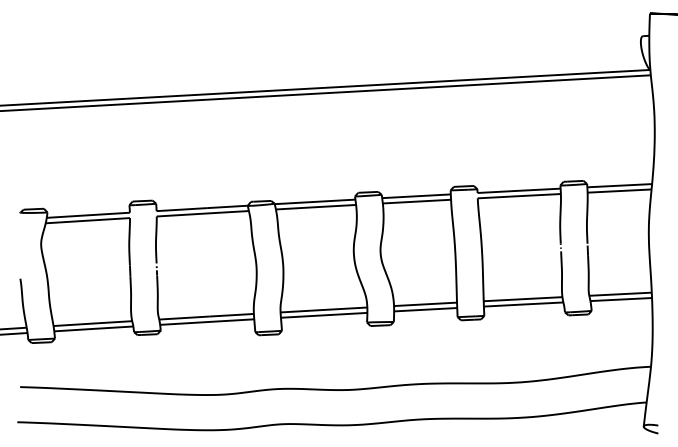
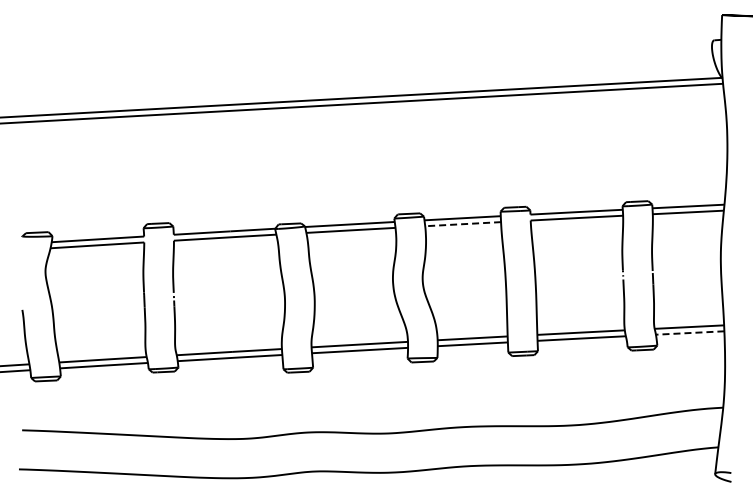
line: (417, 201) -> (463, 224), solid -> dashed
line: (620, 299) -> (689, 333), solid -> dashed

